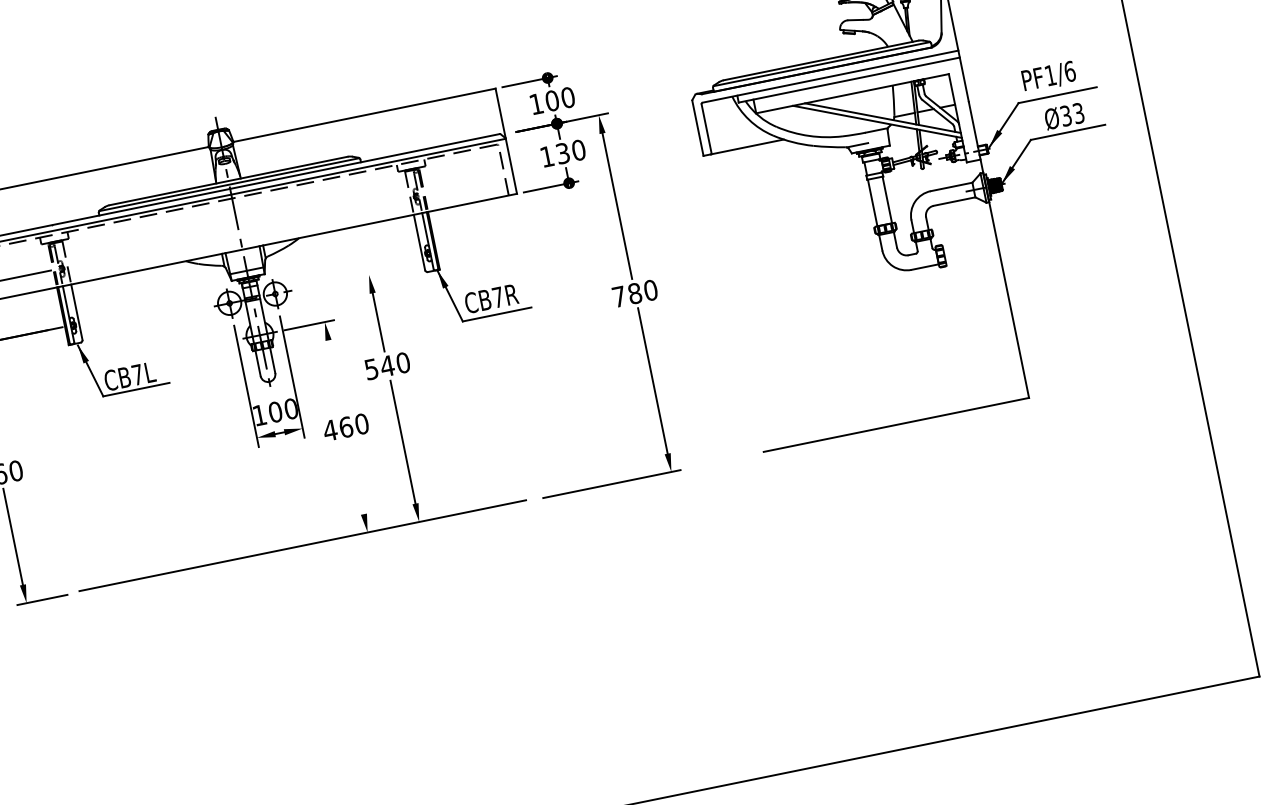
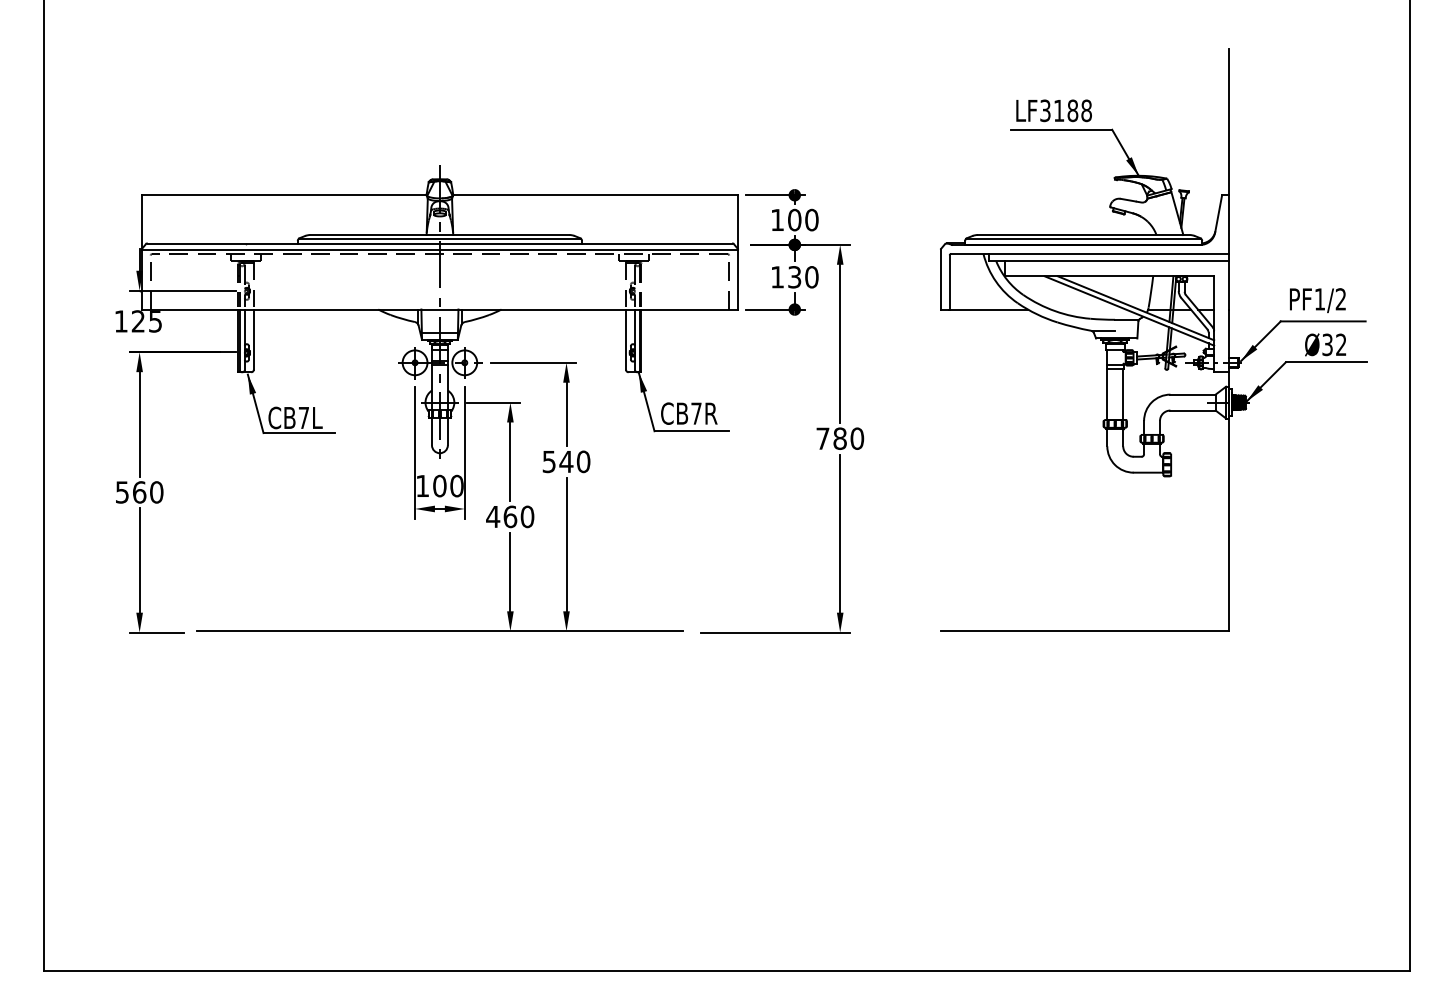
text: (1069, 71) -> (1340, 299), PF1/6 -> PF1/2
text: (1079, 113) -> (1341, 345), Ø33 -> Ø32
line: (338, 280) -> (533, 362), added
line: (335, 376) -> (510, 461), added
line: (356, 477) -> (510, 571), added

